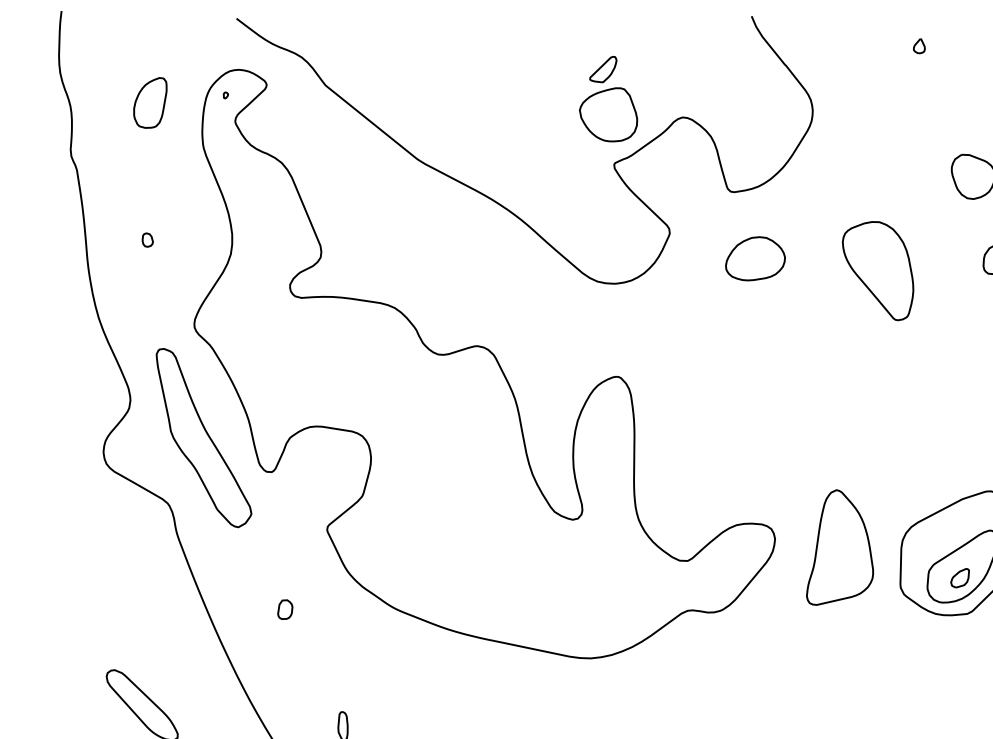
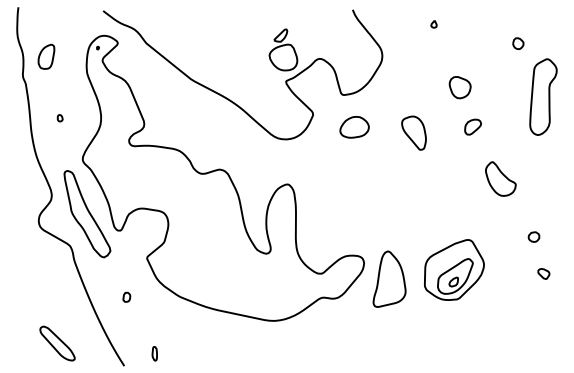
part: (150, 102) -> (46, 56), moved
part: (877, 269) -> (413, 132), size x0.7
part: (839, 546) -> (389, 278), moved

